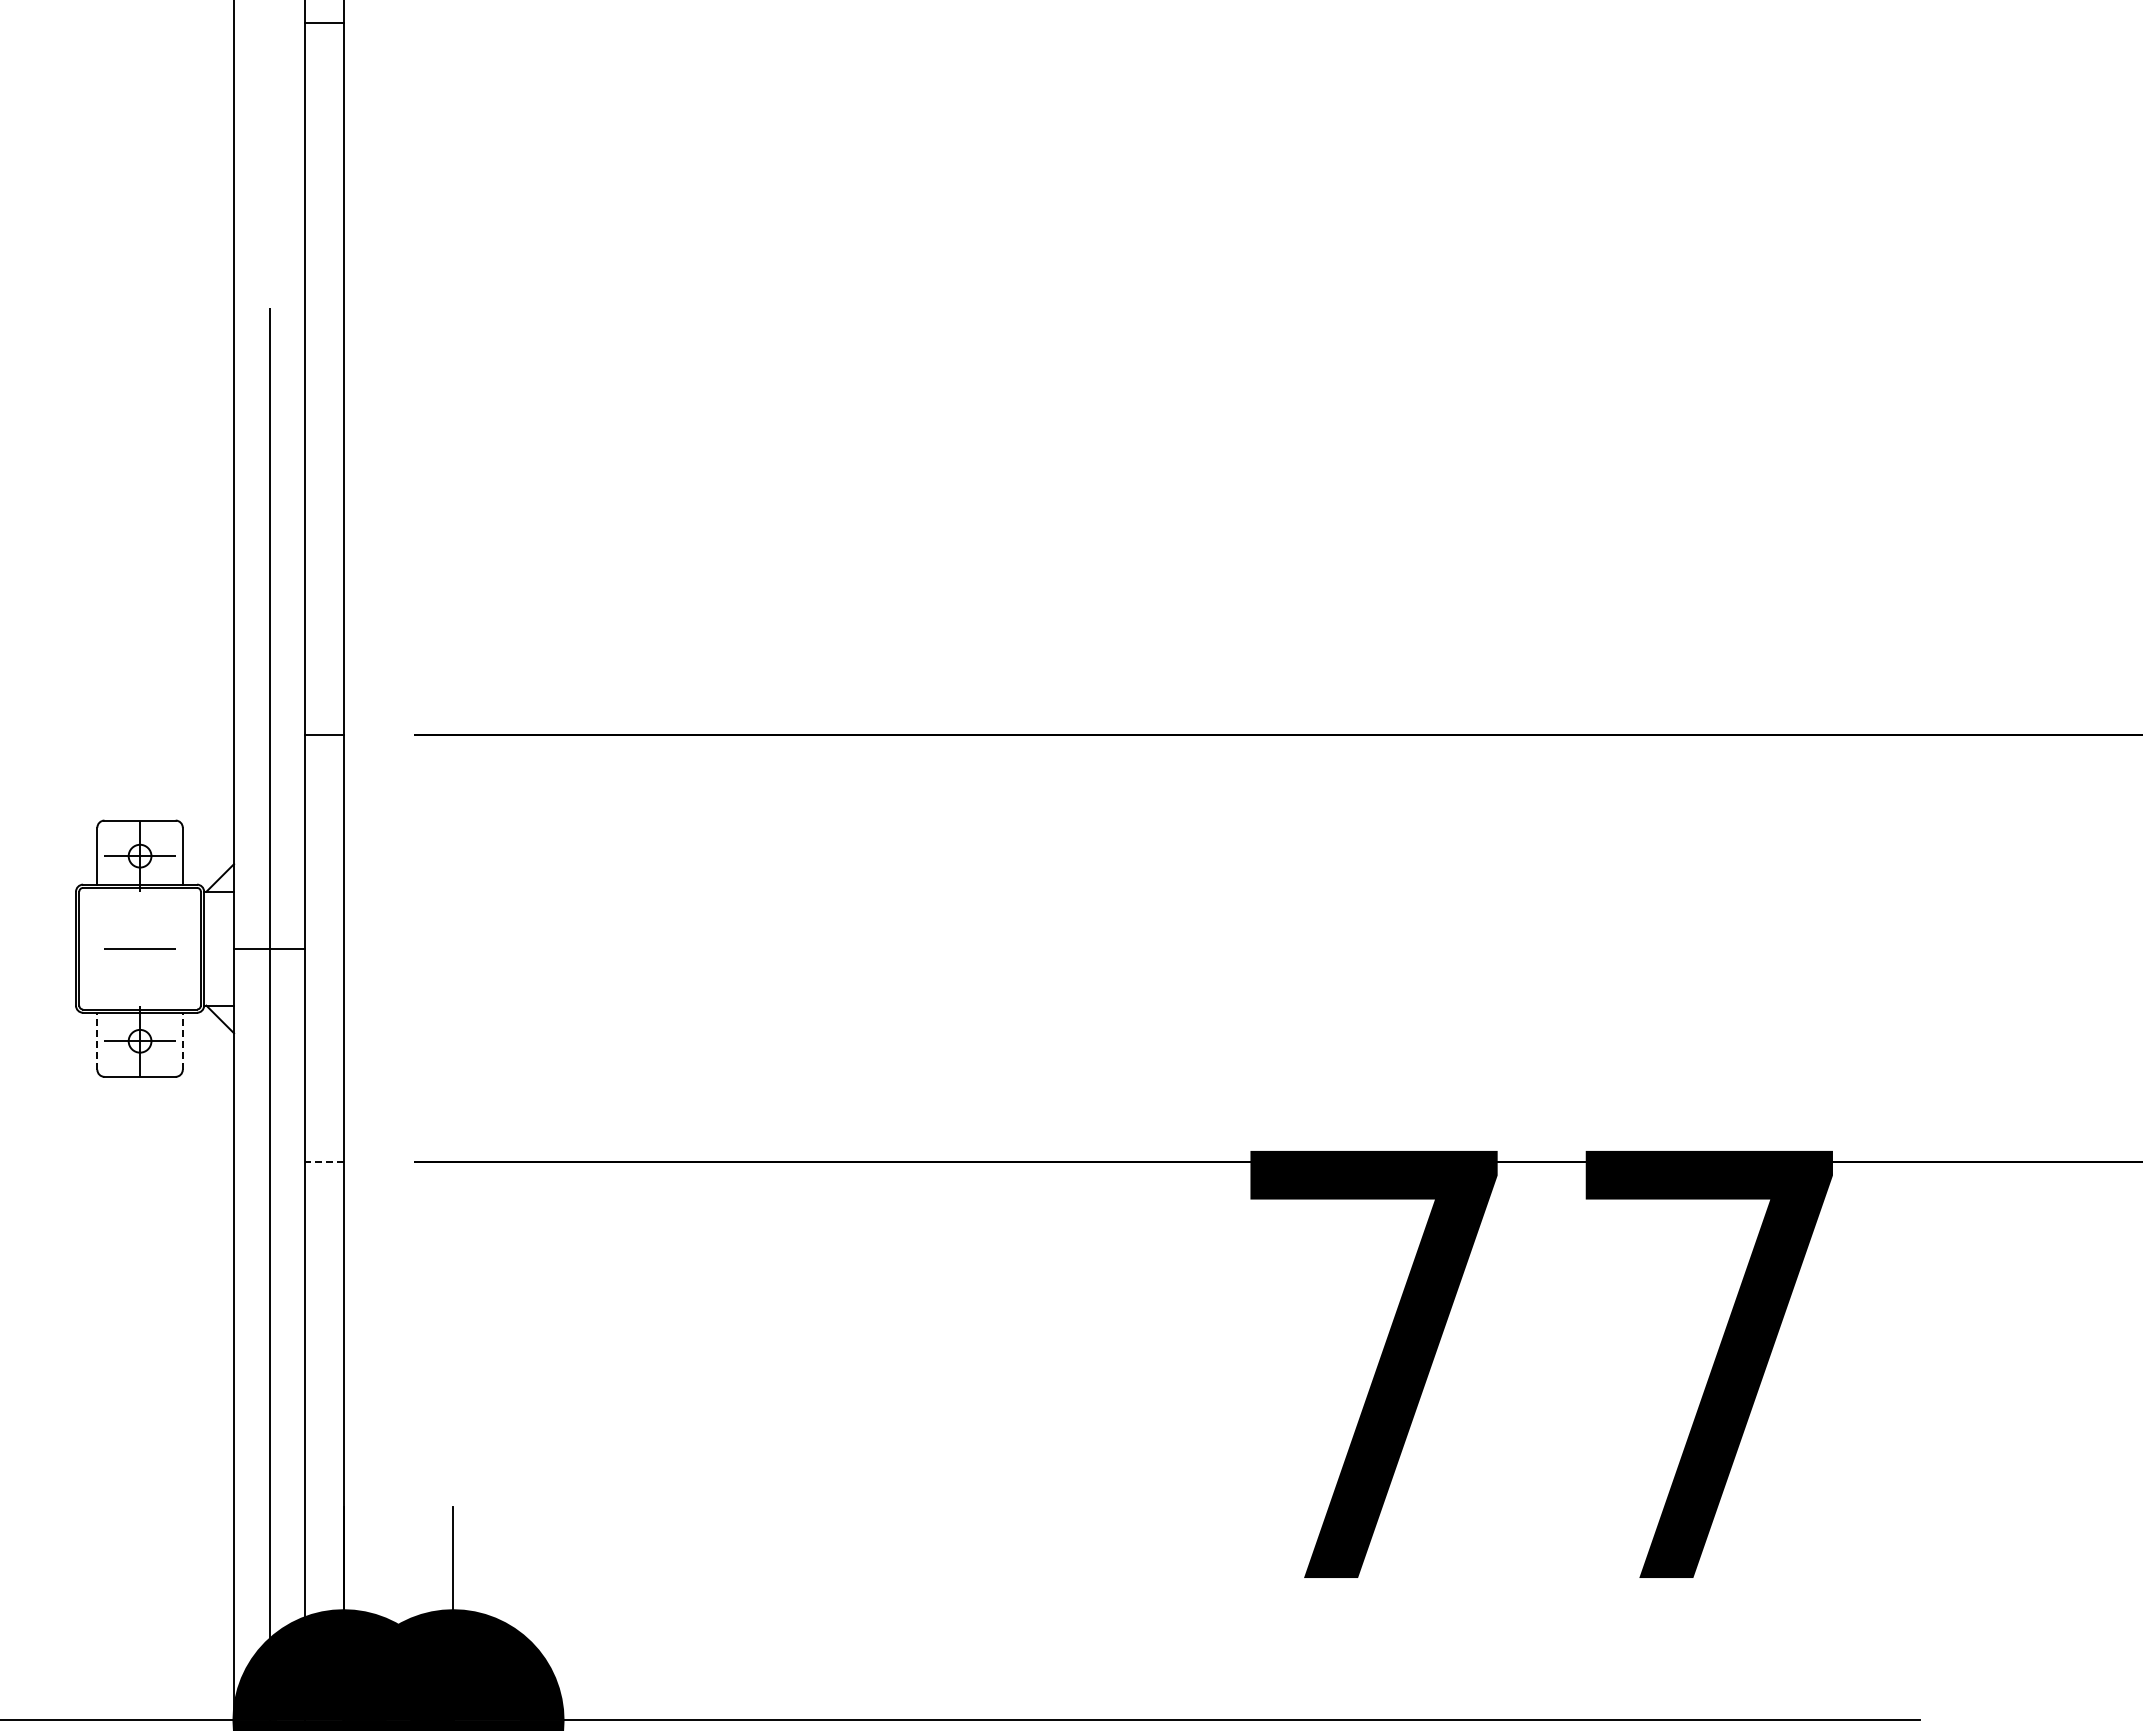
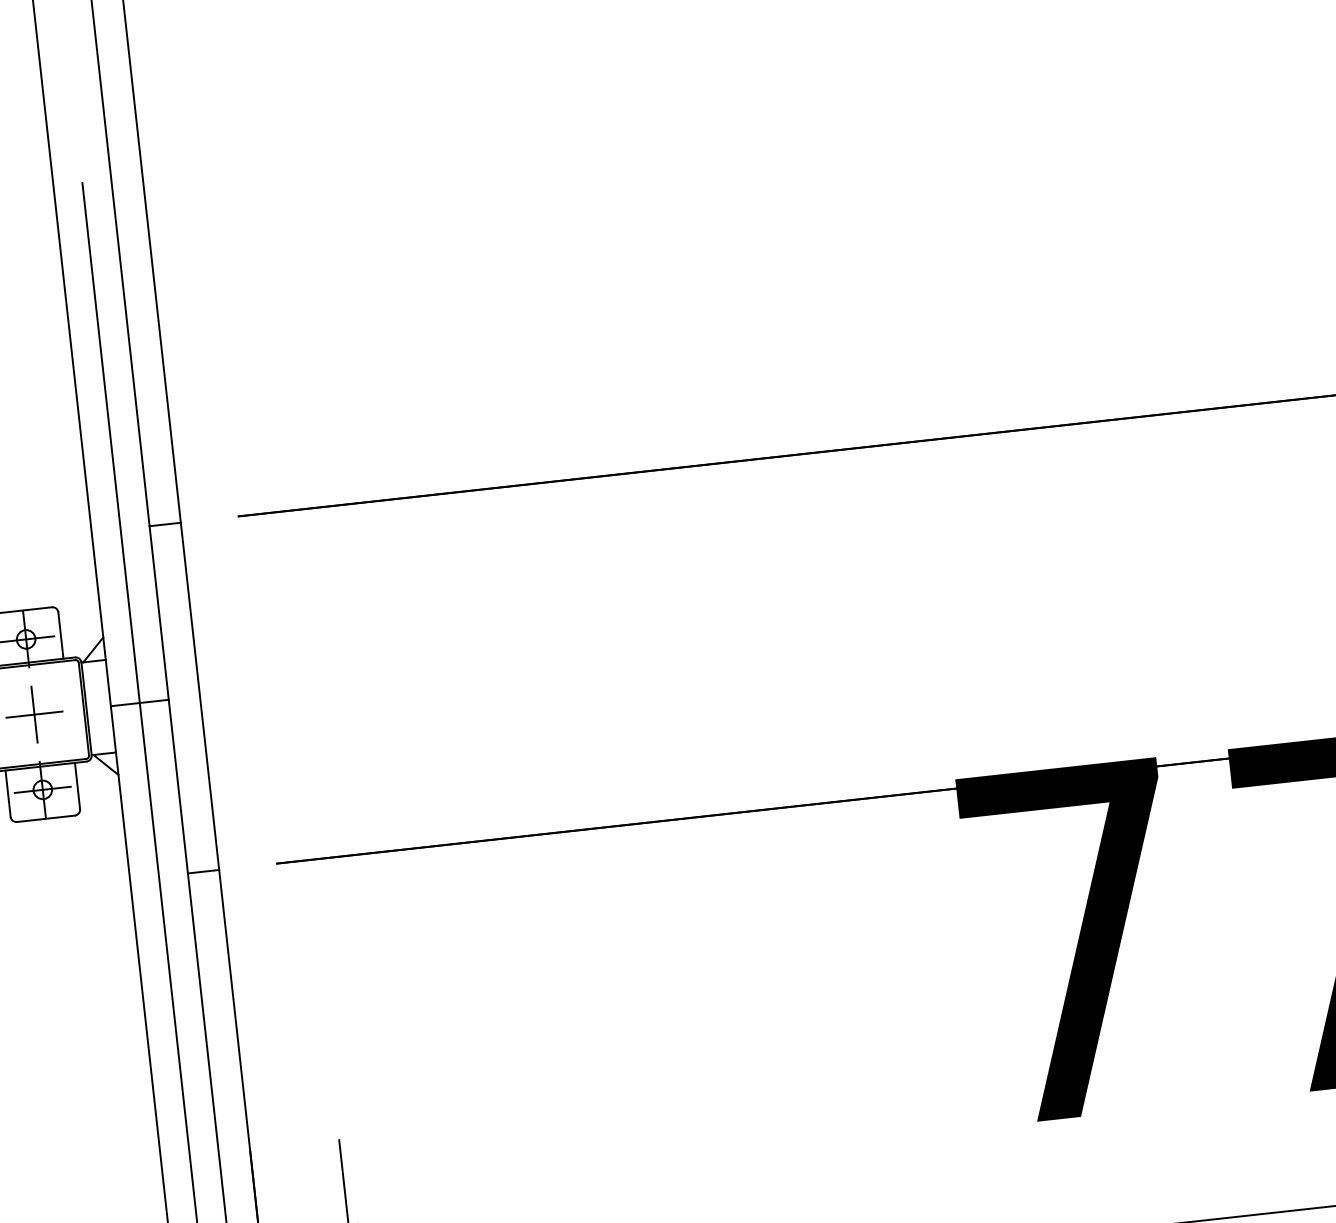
line: (140, 948) -> (34, 714), added
line: (97, 1040) -> (8, 793), dashed -> solid
line: (182, 1040) -> (77, 785), dashed -> solid
line: (323, 1162) -> (202, 871), dashed -> solid

